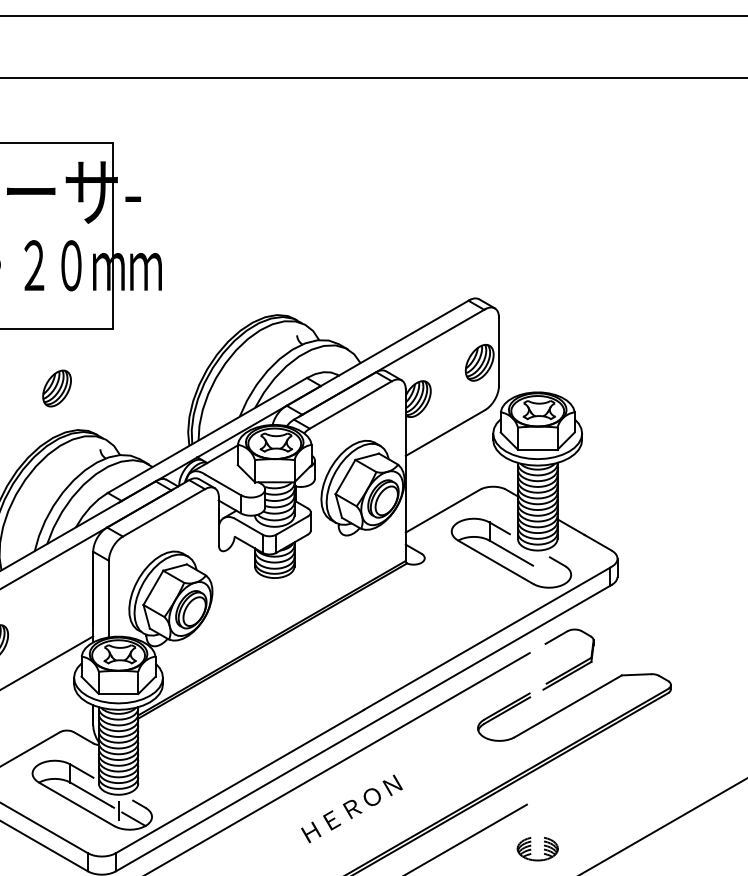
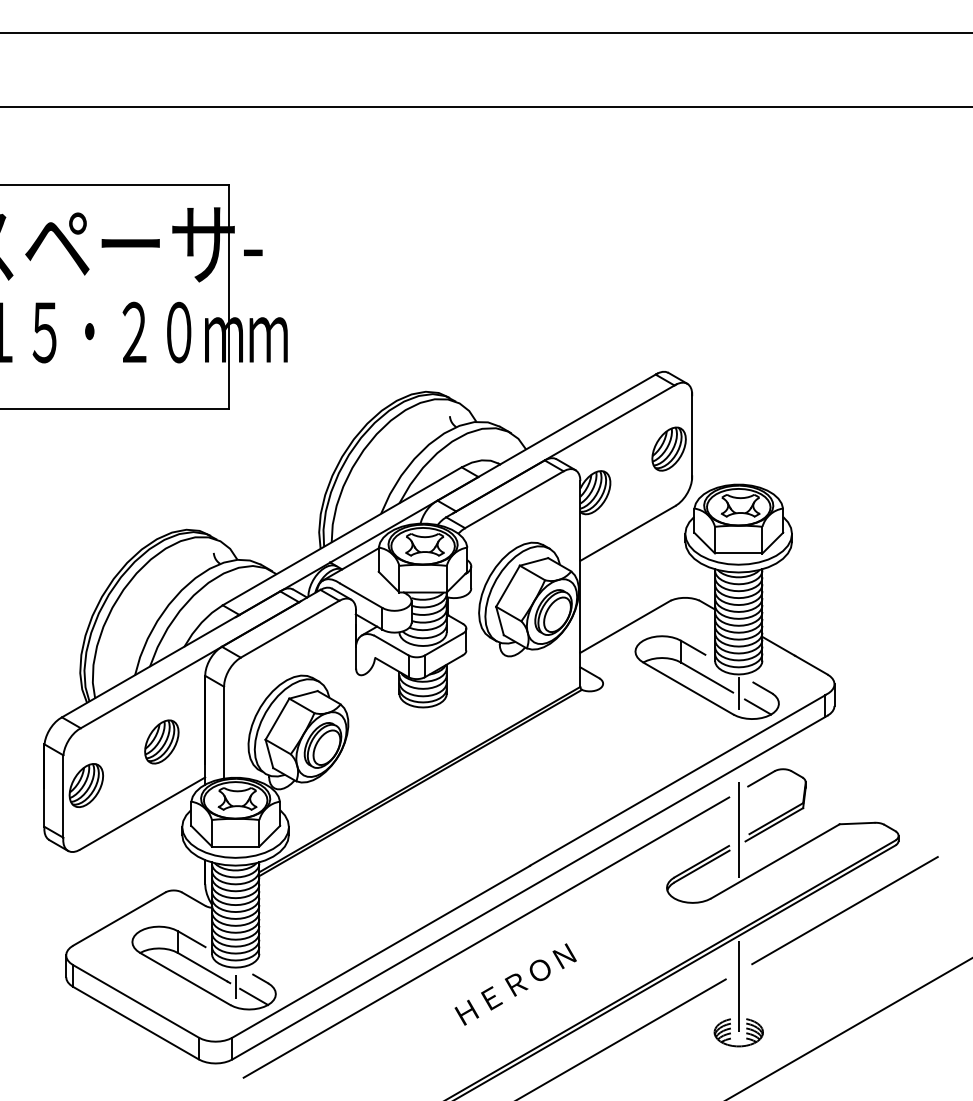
part: (56, 388) -> (161, 741), moved
line: (537, 565) -> (738, 692), added
line: (554, 577) -> (758, 706), added
line: (537, 679) -> (738, 829), added
line: (625, 747) -> (844, 910), added
line: (537, 810) -> (738, 986), added

